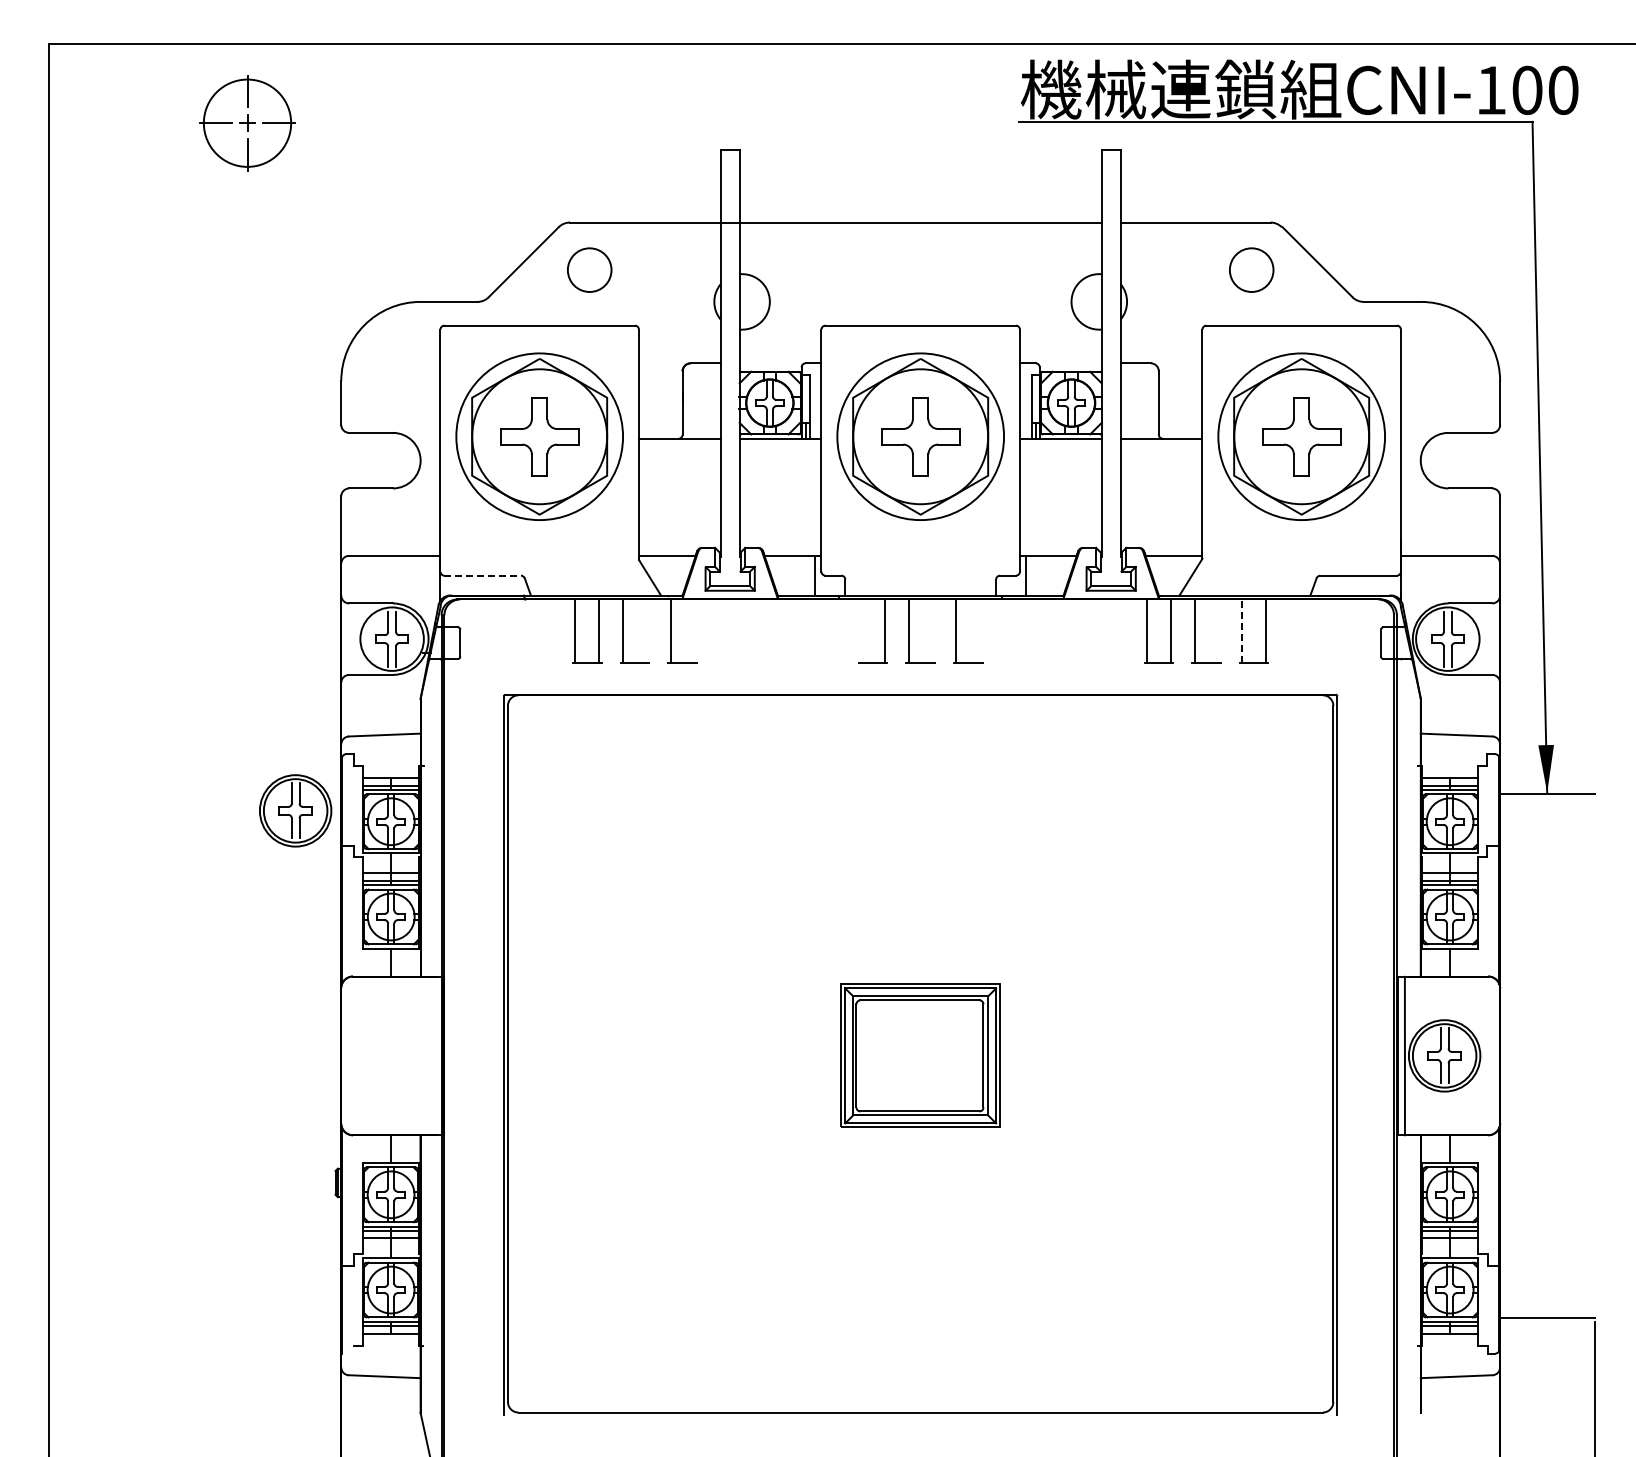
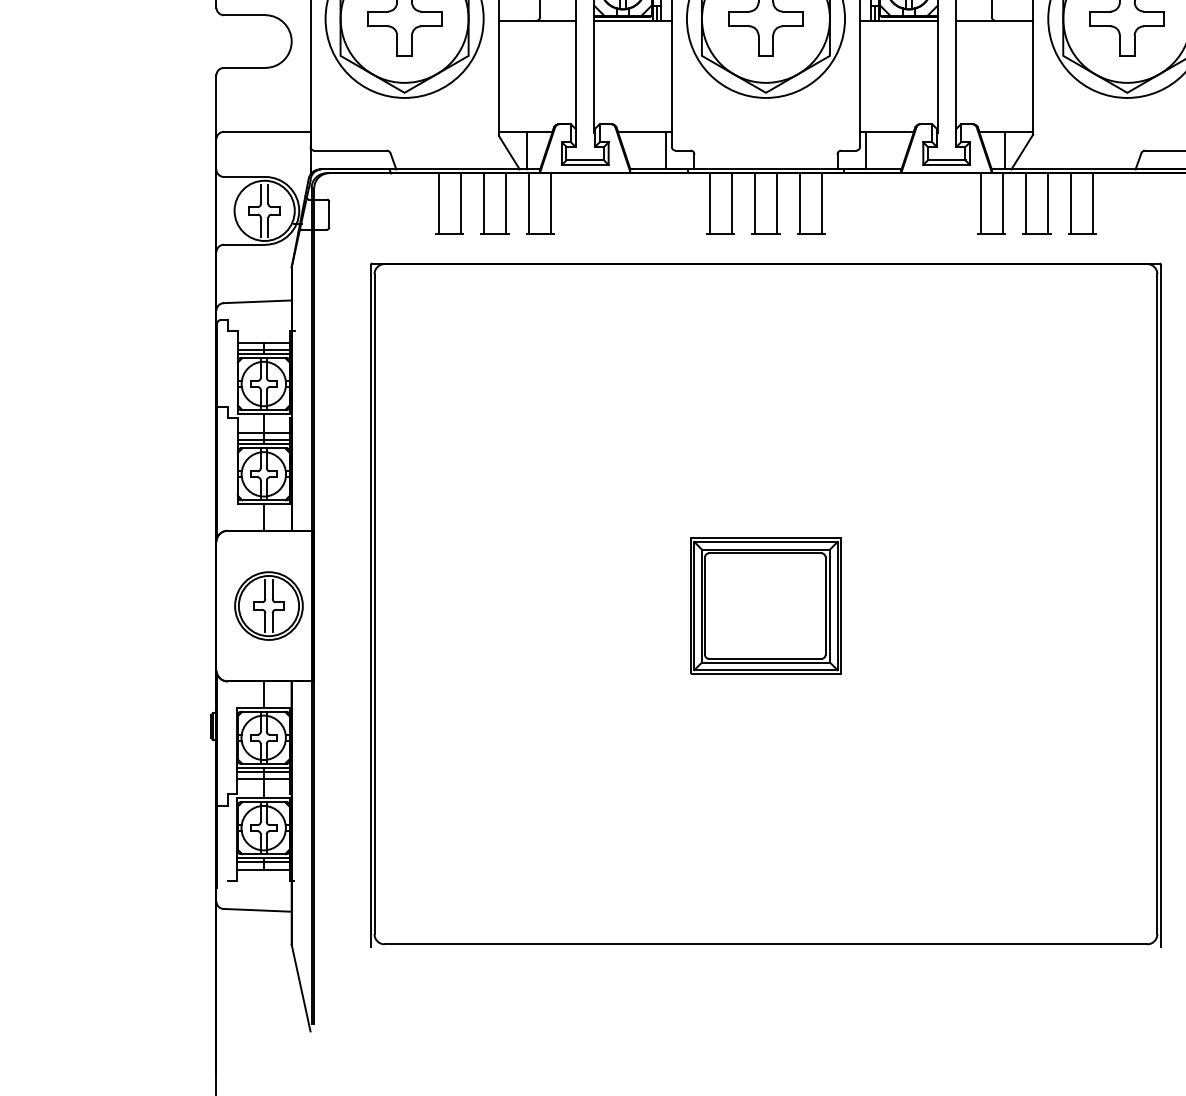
line: (483, 575) -> (351, 150), dashed -> solid
line: (668, 575) -> (526, 150), added
line: (1173, 575) -> (1005, 150), added
line: (646, 631) -> (505, 203), added
line: (694, 631) -> (551, 203), added
line: (861, 631) -> (709, 203), added
line: (932, 631) -> (777, 203), added
line: (980, 631) -> (822, 203), added
line: (1218, 631) -> (1048, 203), added
line: (1242, 631) -> (1071, 203), dashed -> solid
part: (295, 810) -> (268, 605), moved

